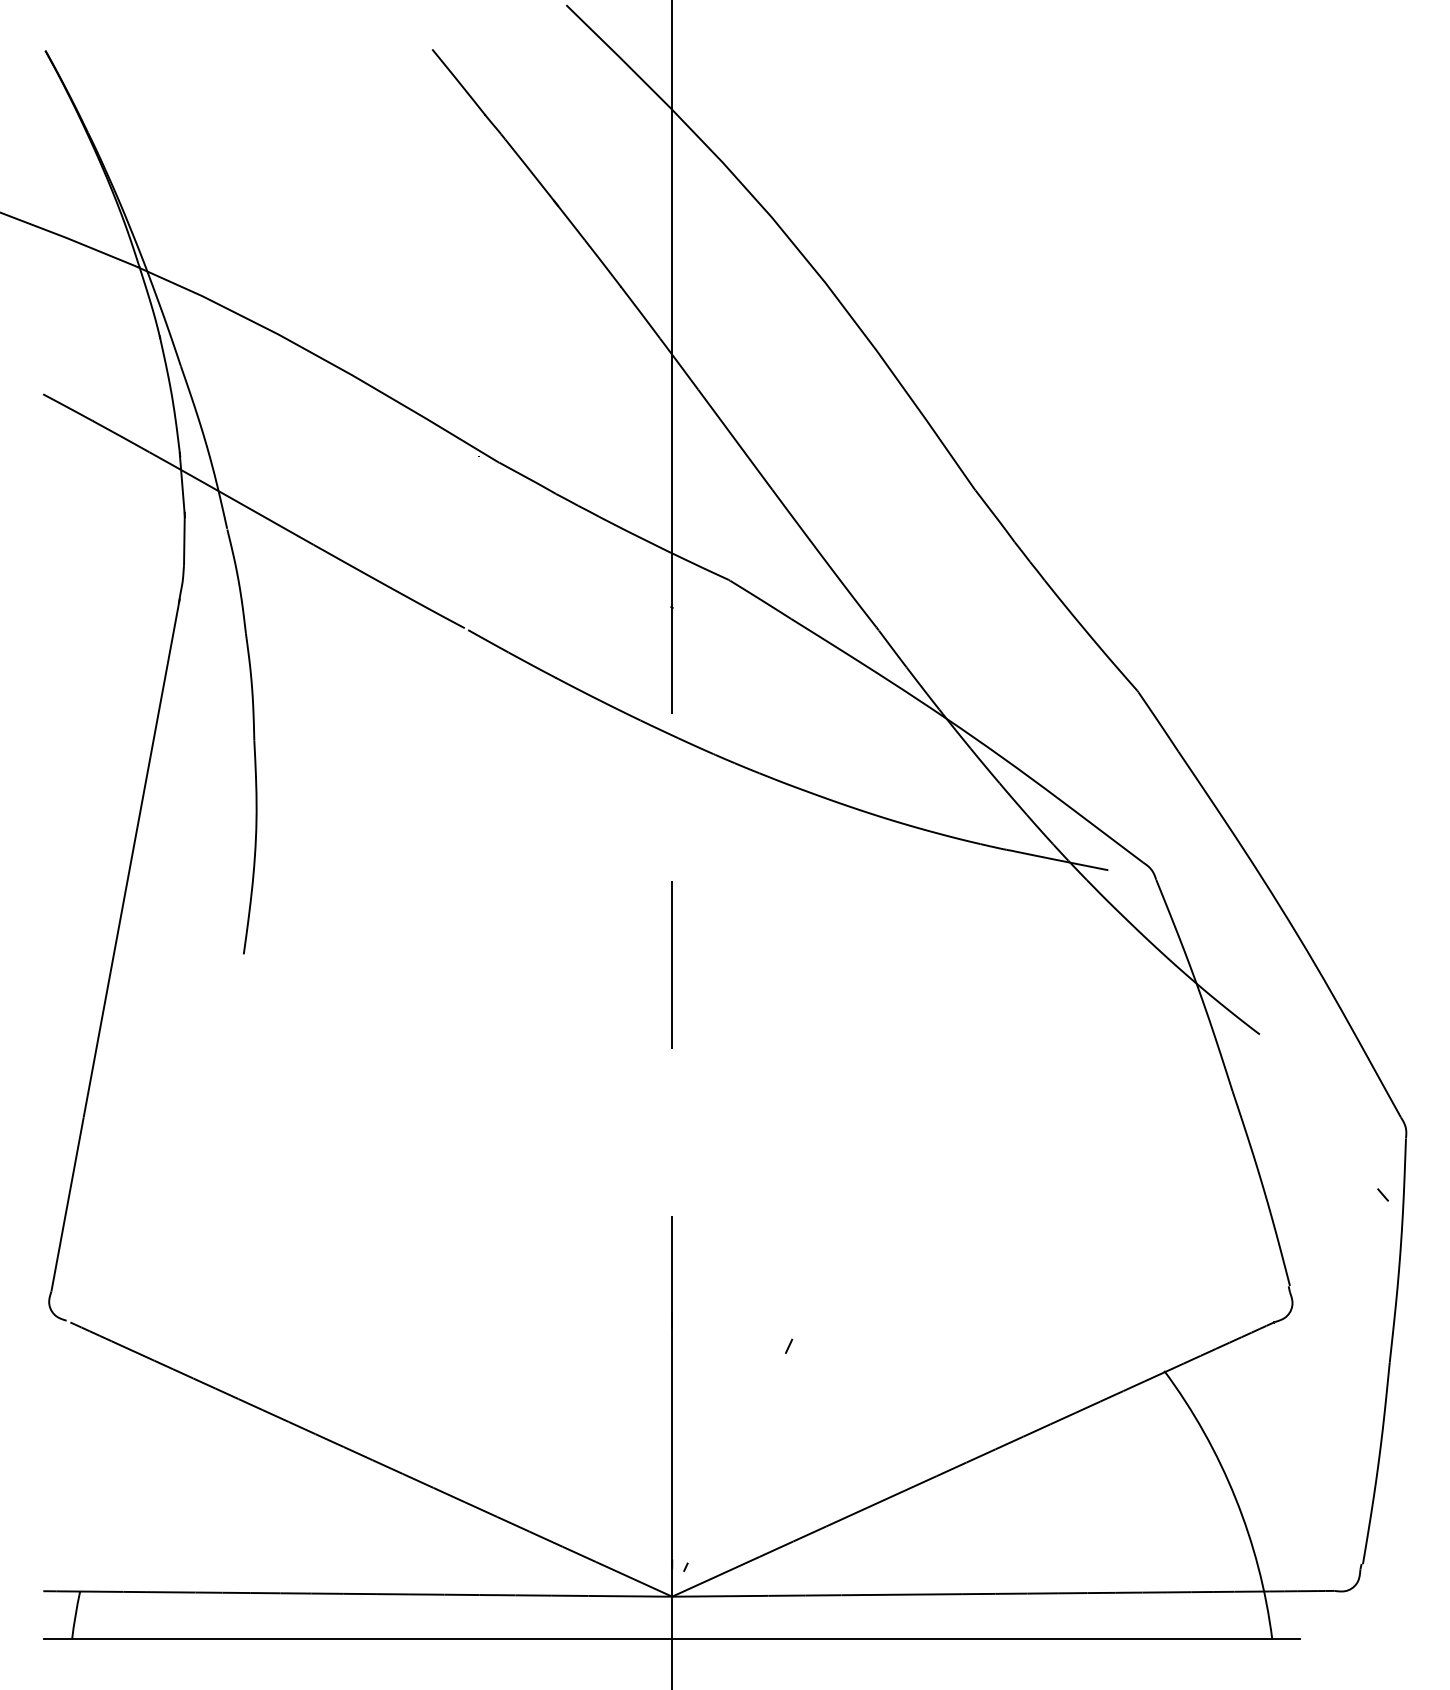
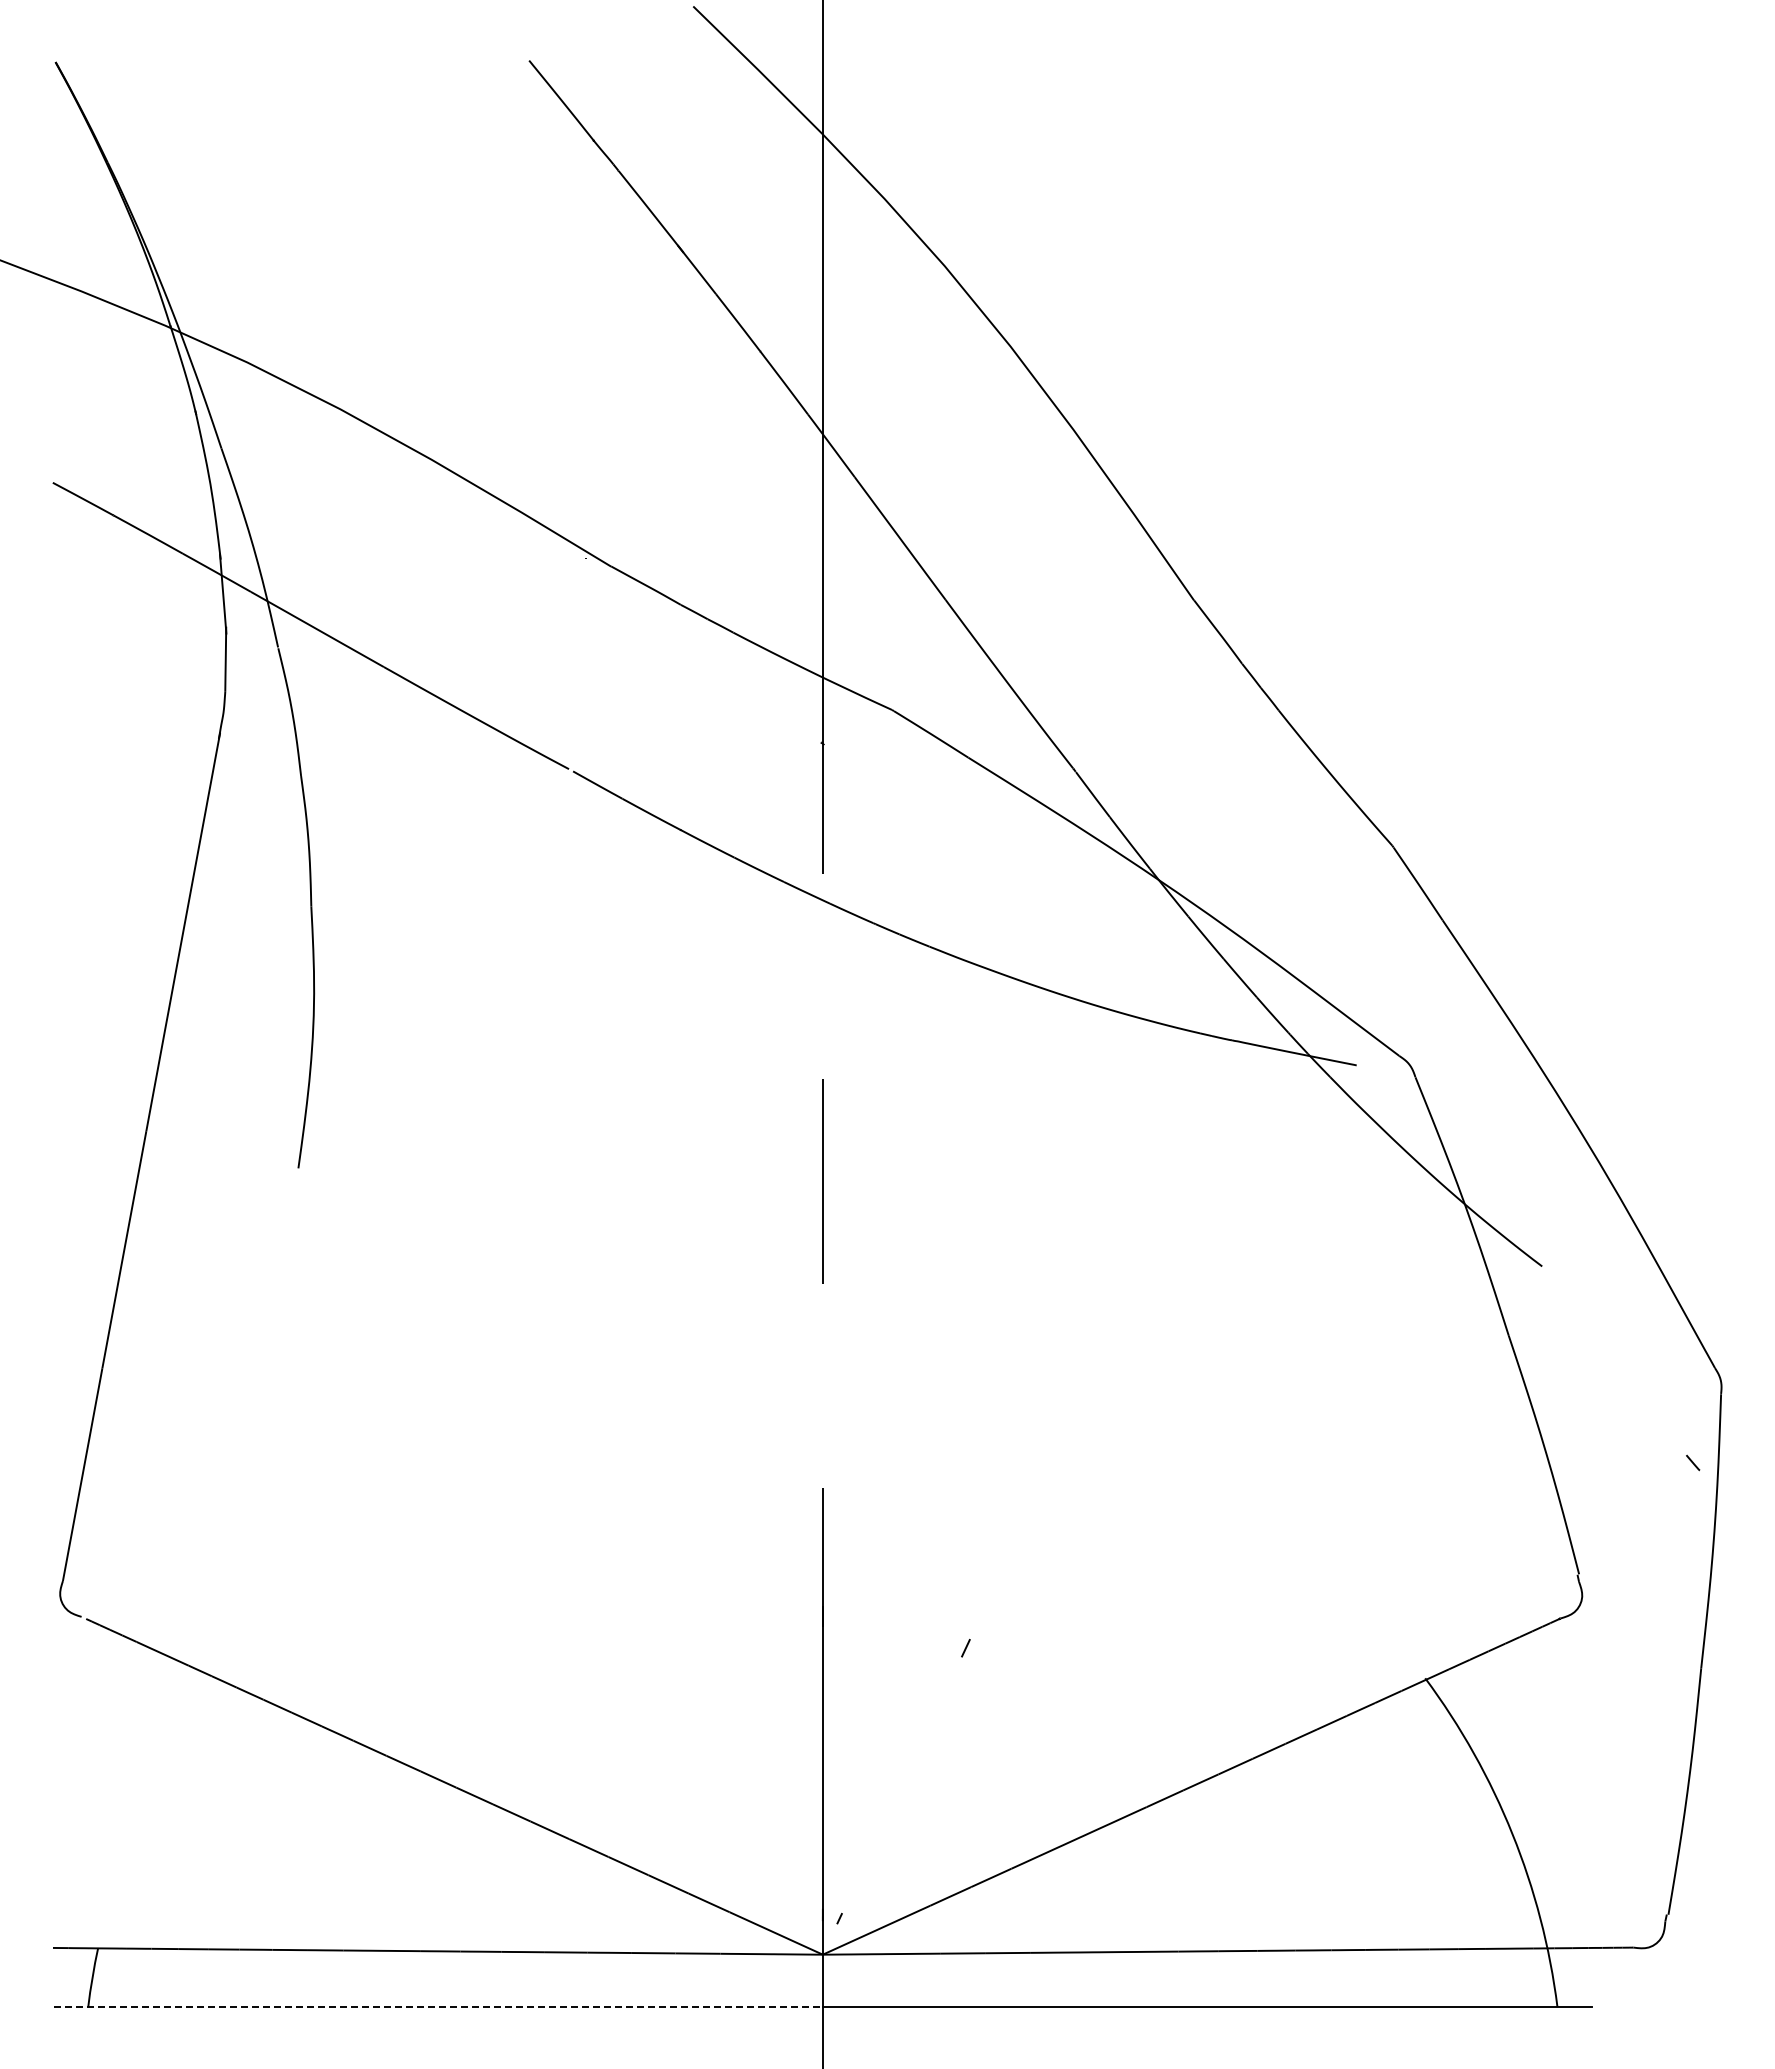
line: (358, 1639) -> (438, 2006), solid -> dashed

